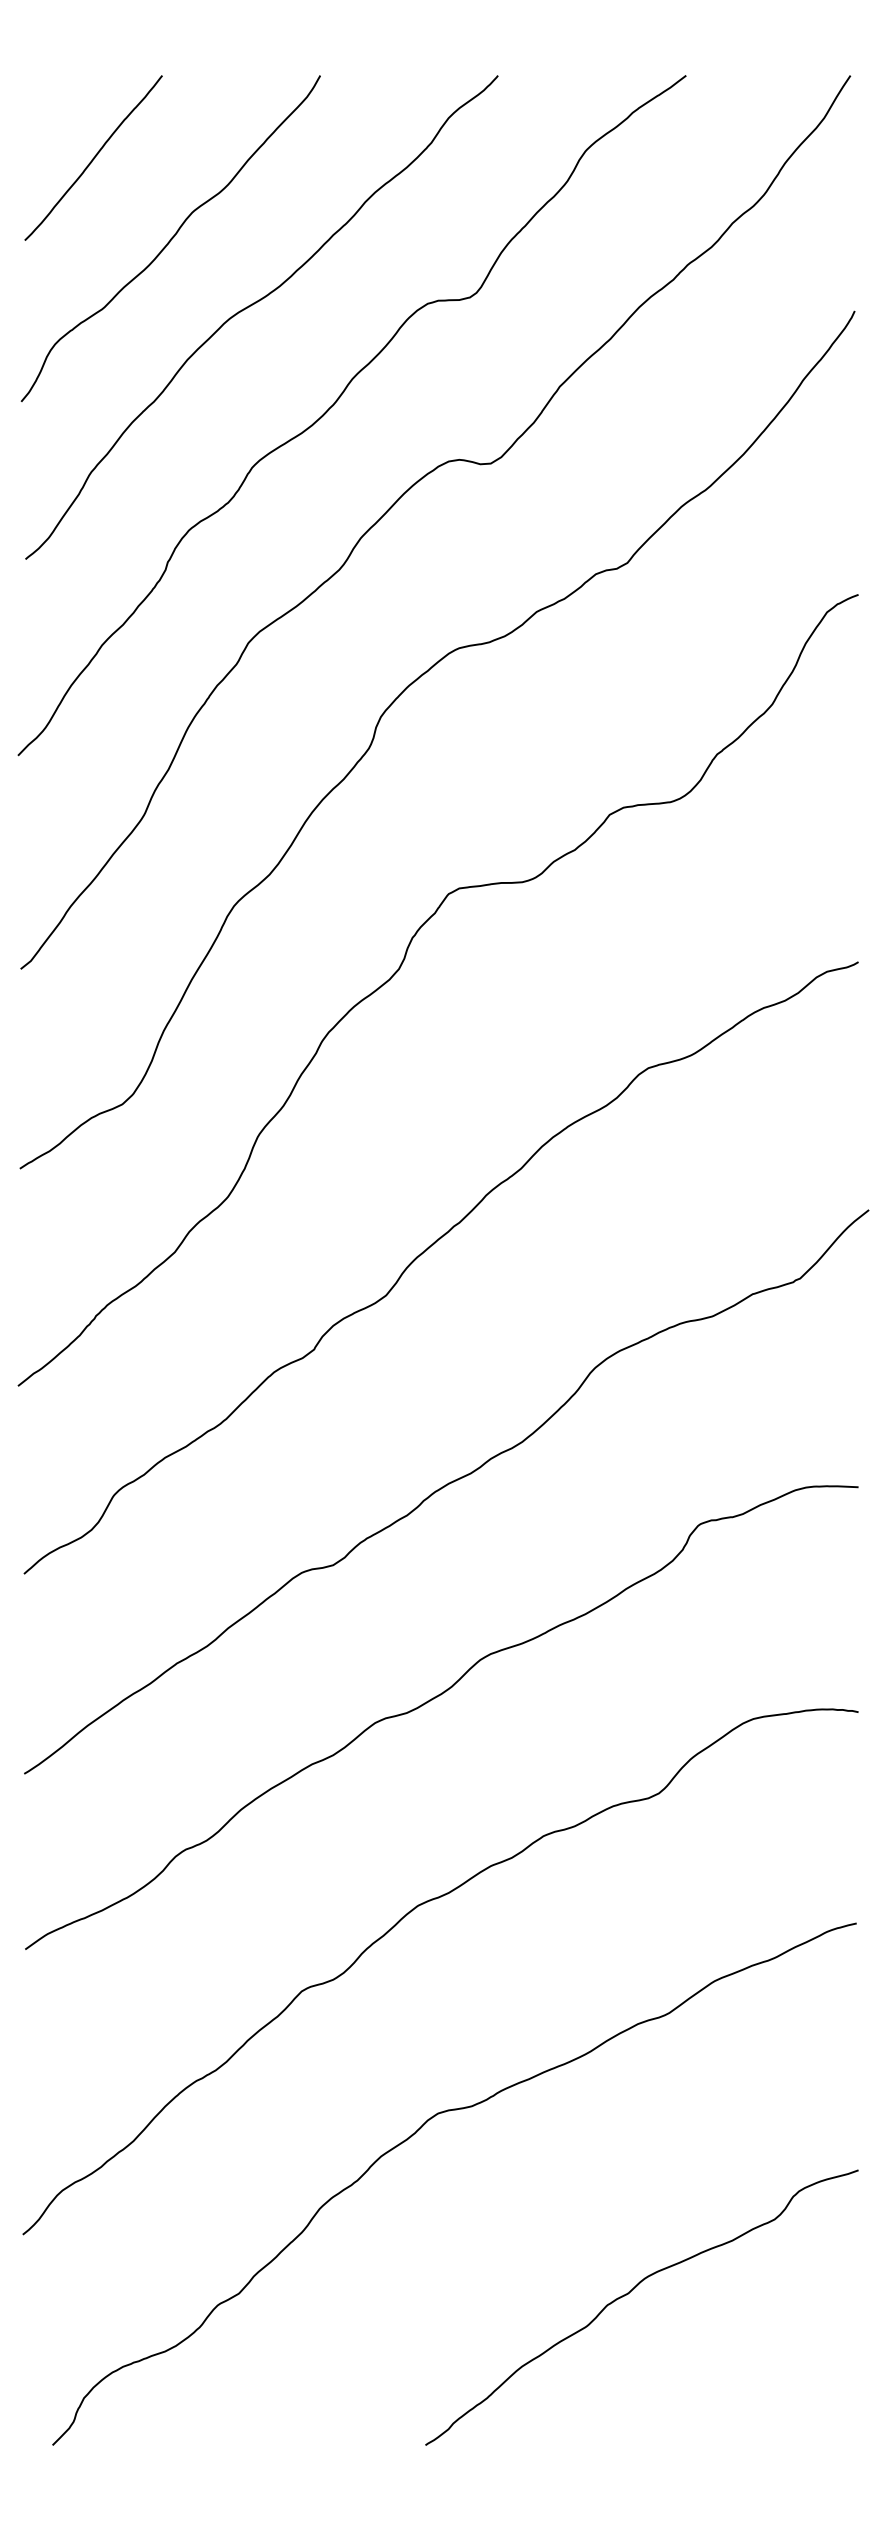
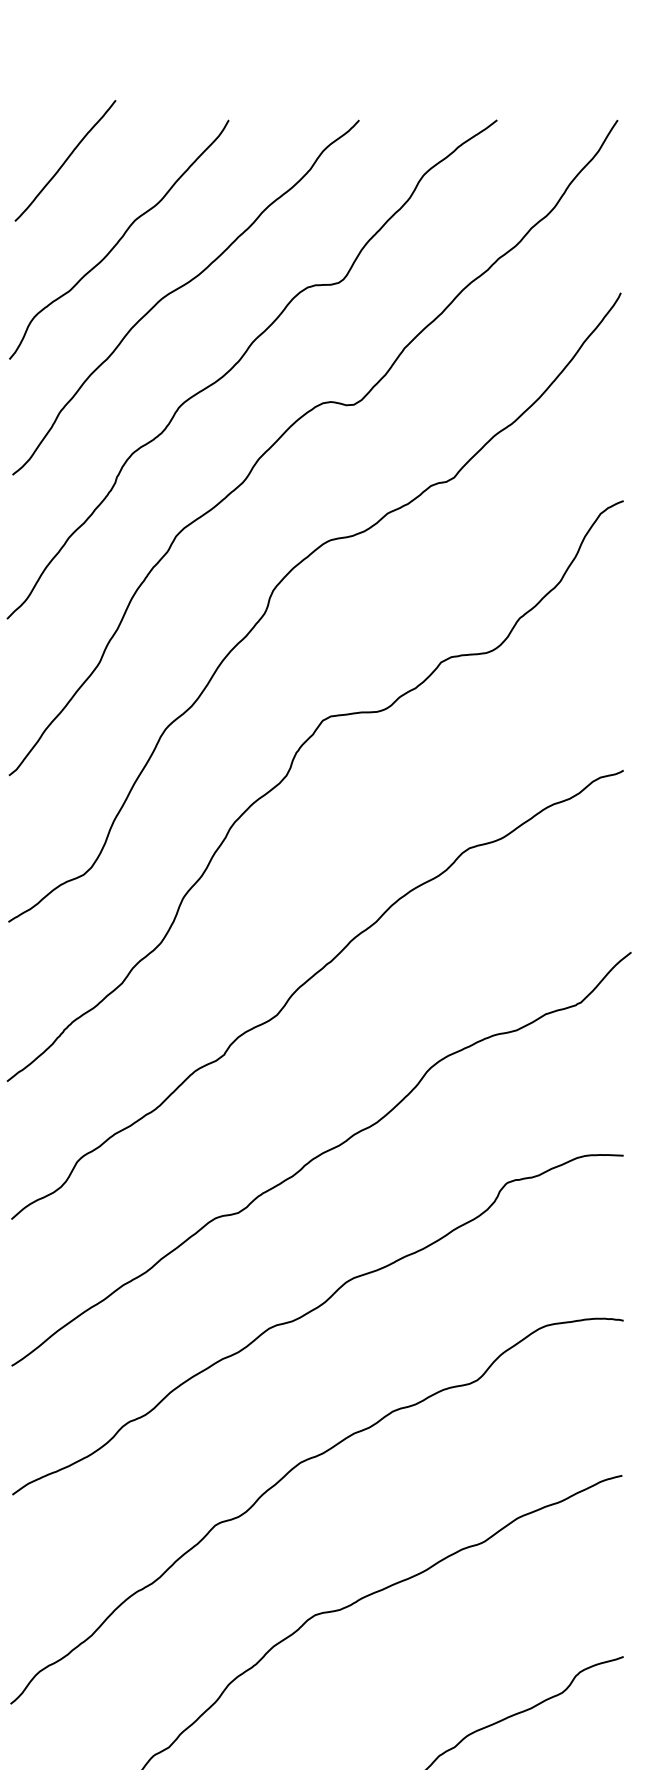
curve: (93, 157) -> (65, 160), moved

